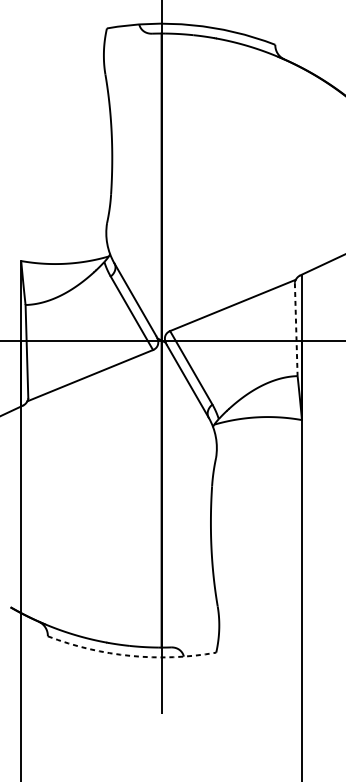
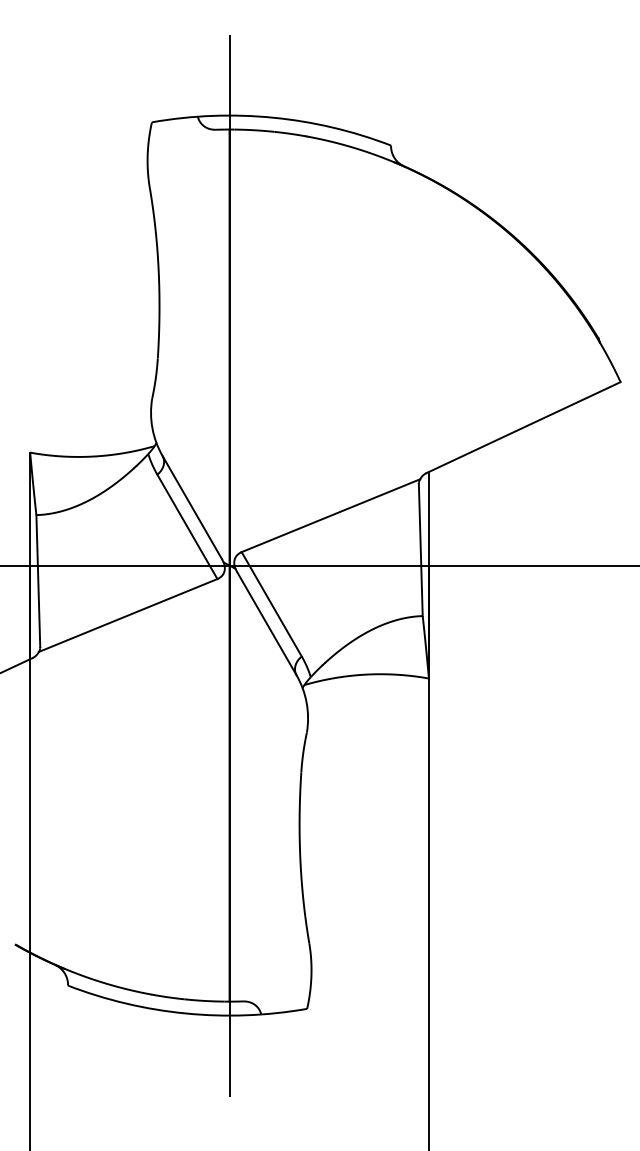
line: (296, 329) -> (420, 550), dashed -> solid
arc: (131, 655) -> (186, 1013), dashed -> solid

